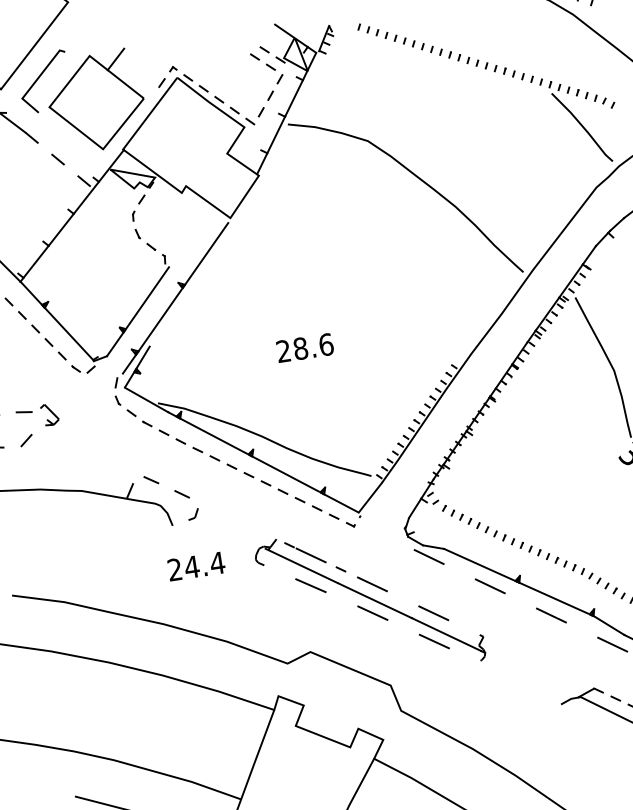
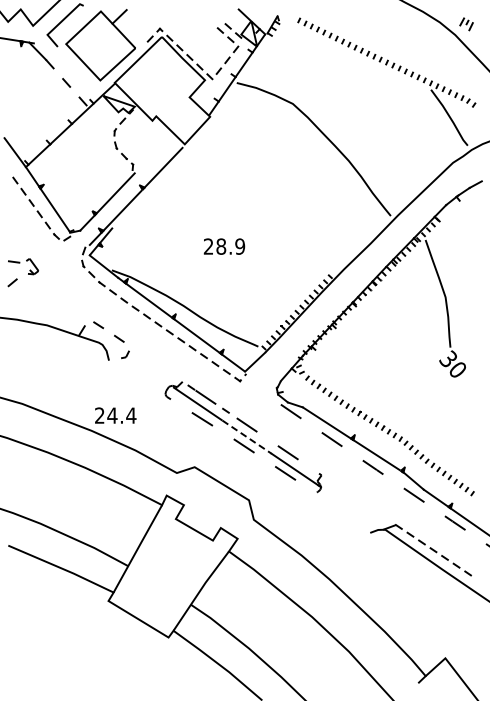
text: (326, 344) -> (240, 246), 28.6 -> 28.9
text: (196, 566) -> (115, 415), moved
line: (375, 601) -> (247, 437), solid -> dashed

